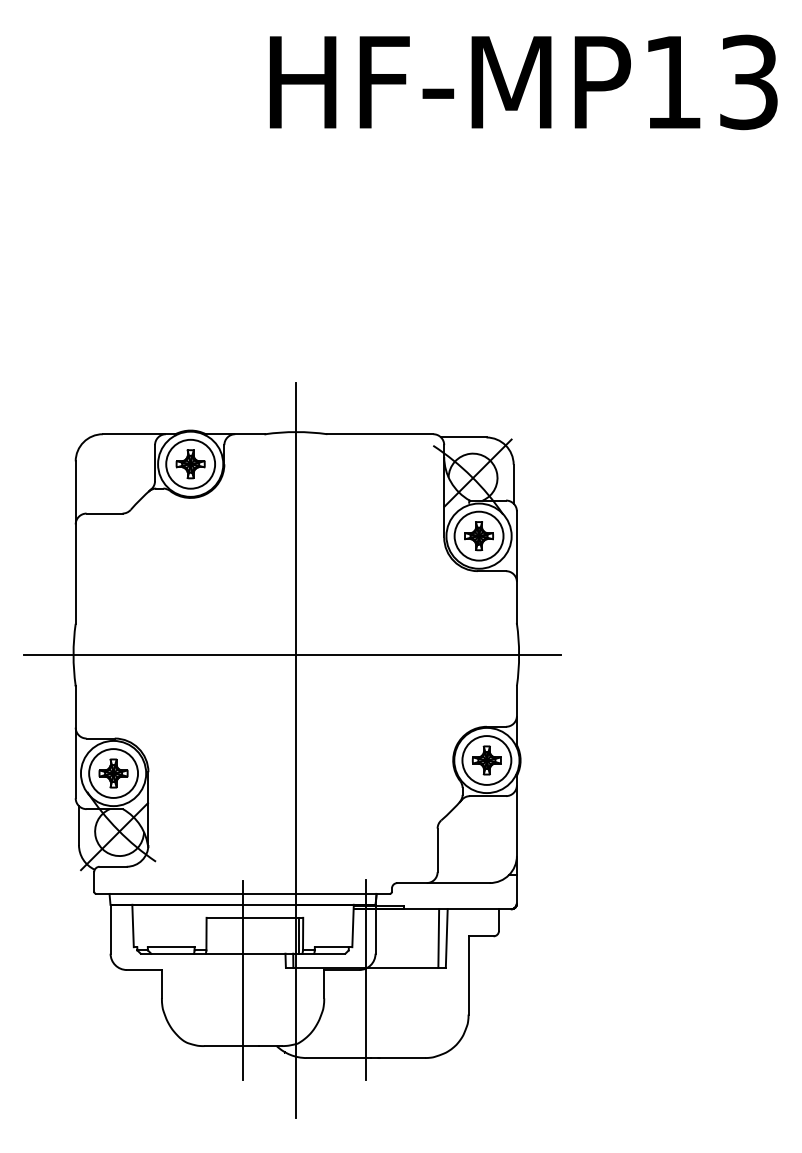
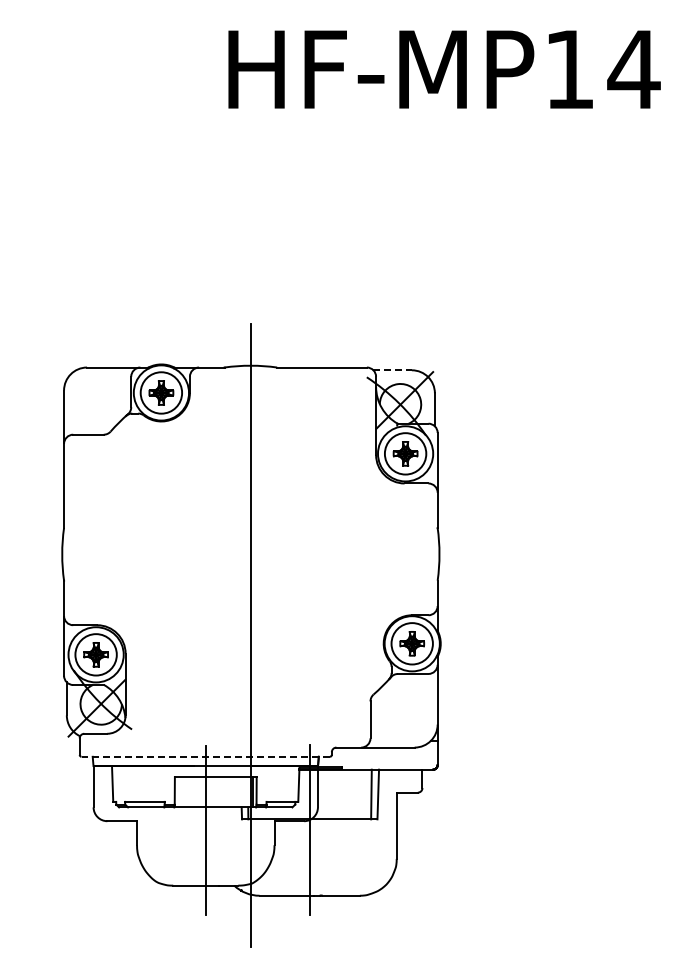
text: (748, 82) -> (633, 69), HF-MP13 -> HF-MP14
line: (464, 437) -> (393, 370), solid -> dashed
line: (292, 655) -> (247, 554), removed
line: (242, 893) -> (205, 756), solid -> dashed

